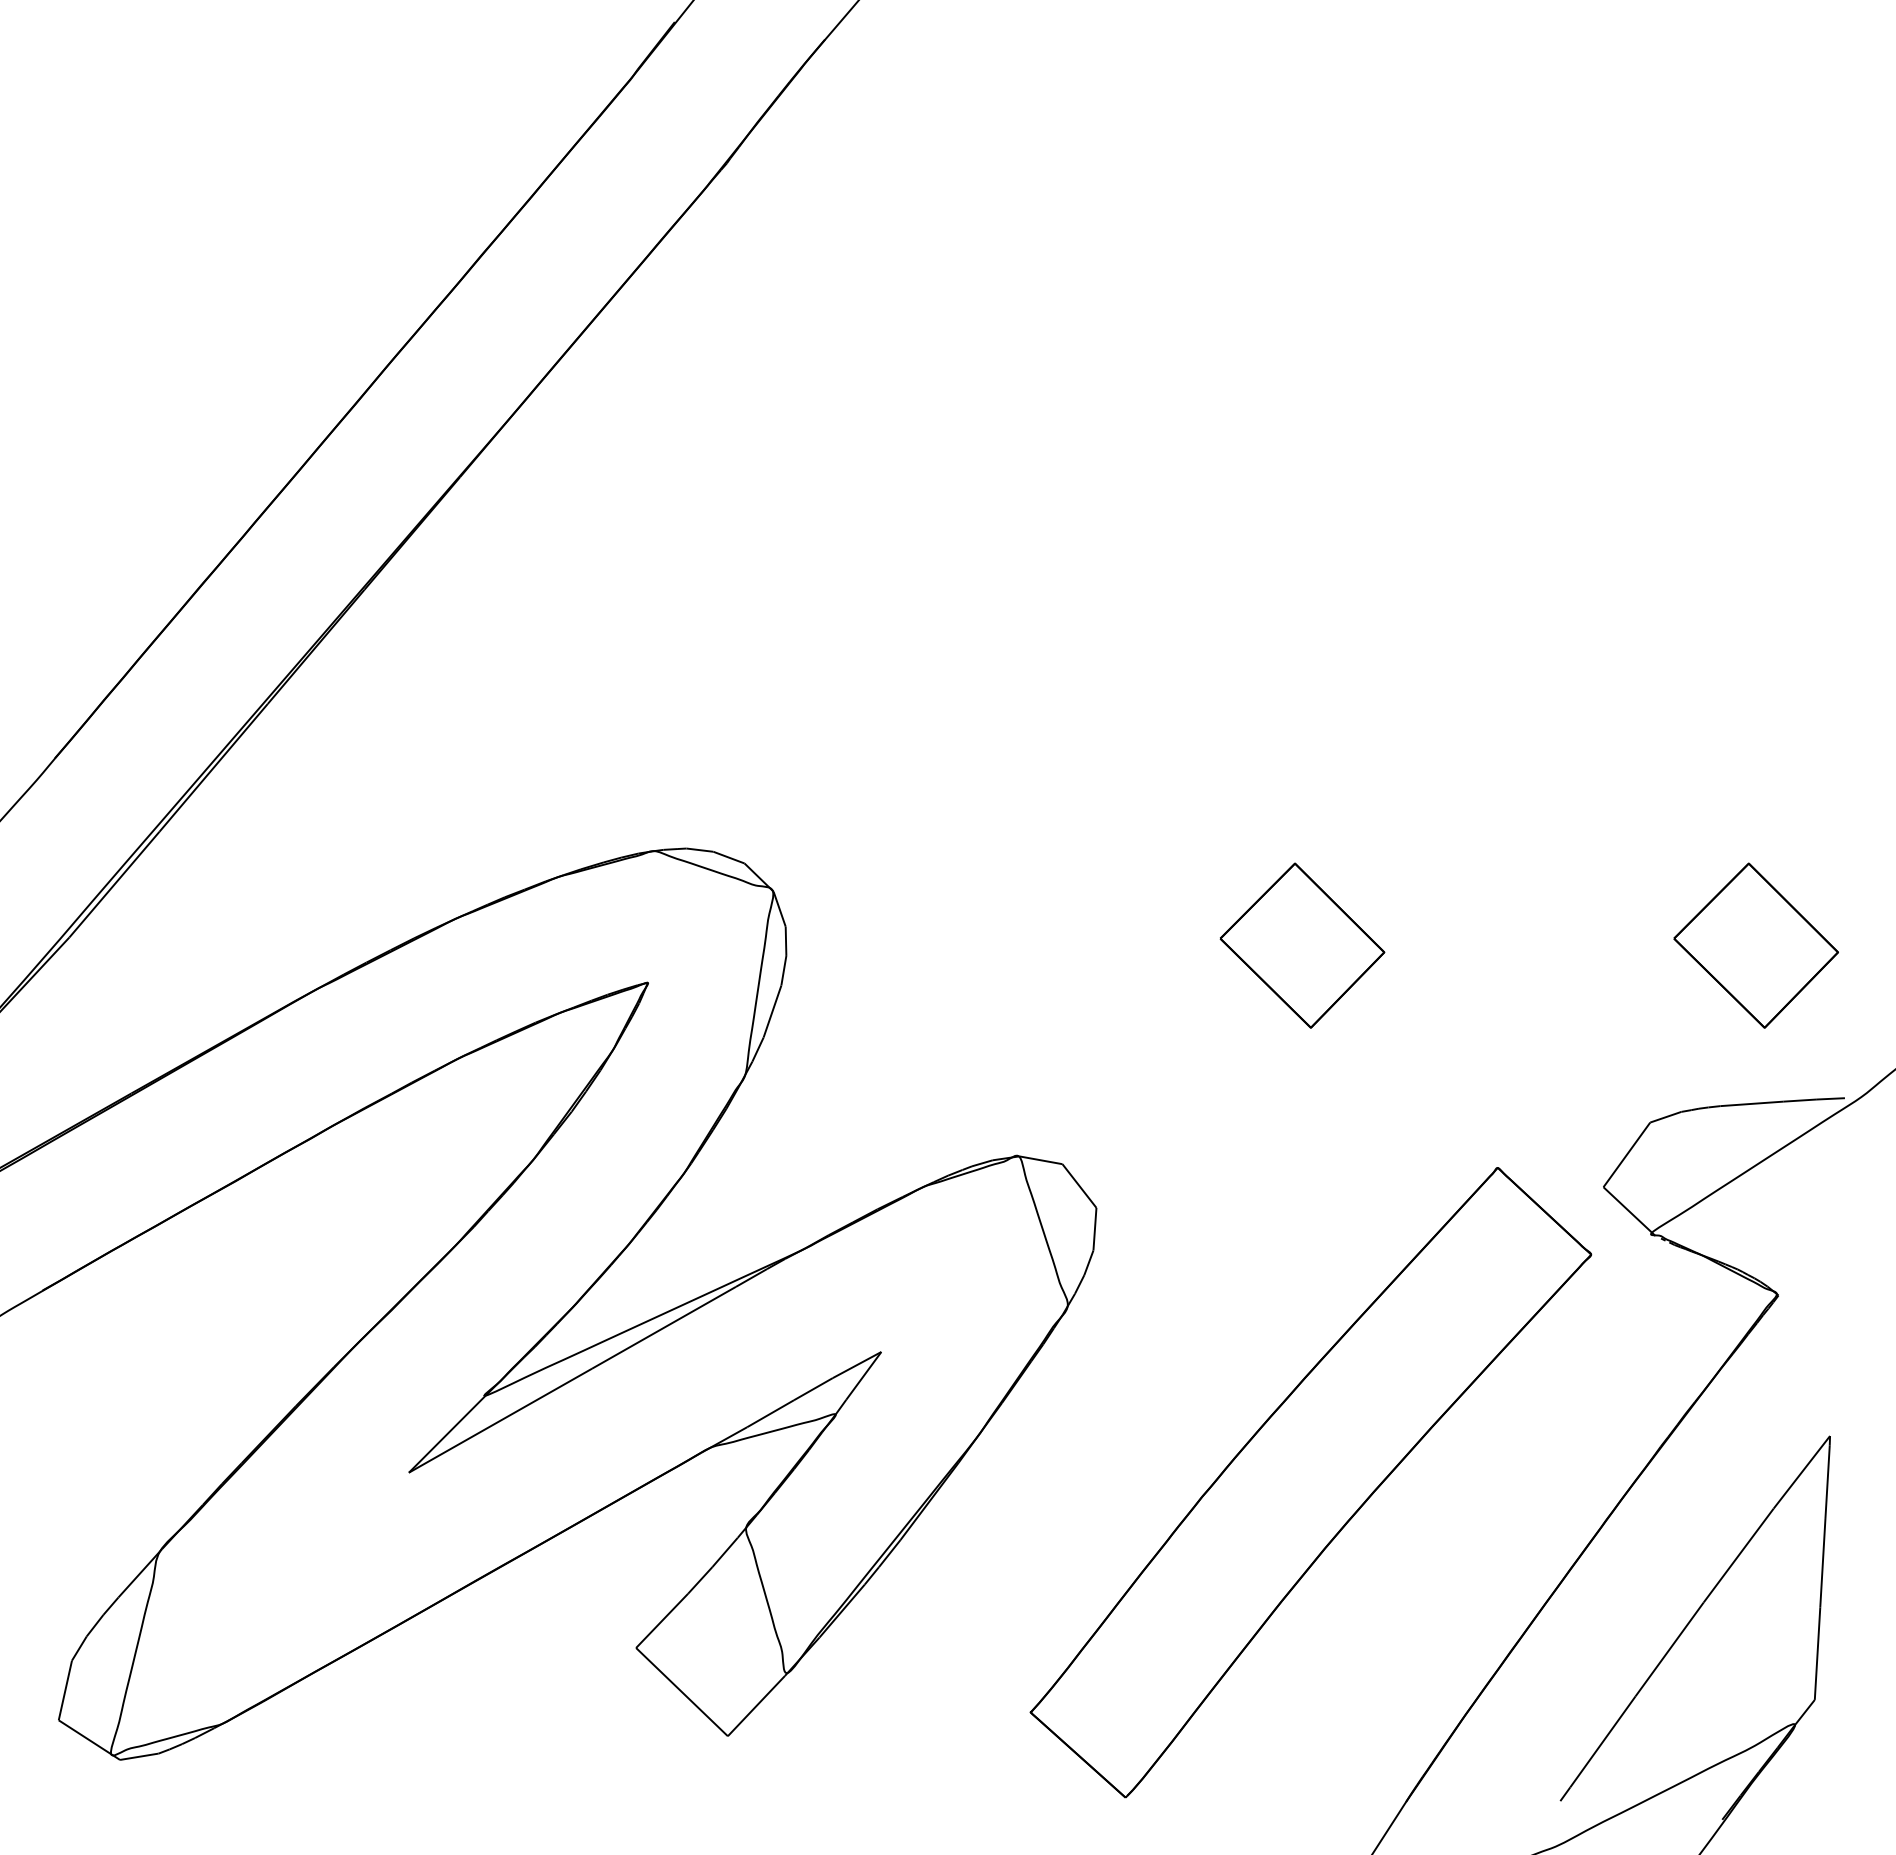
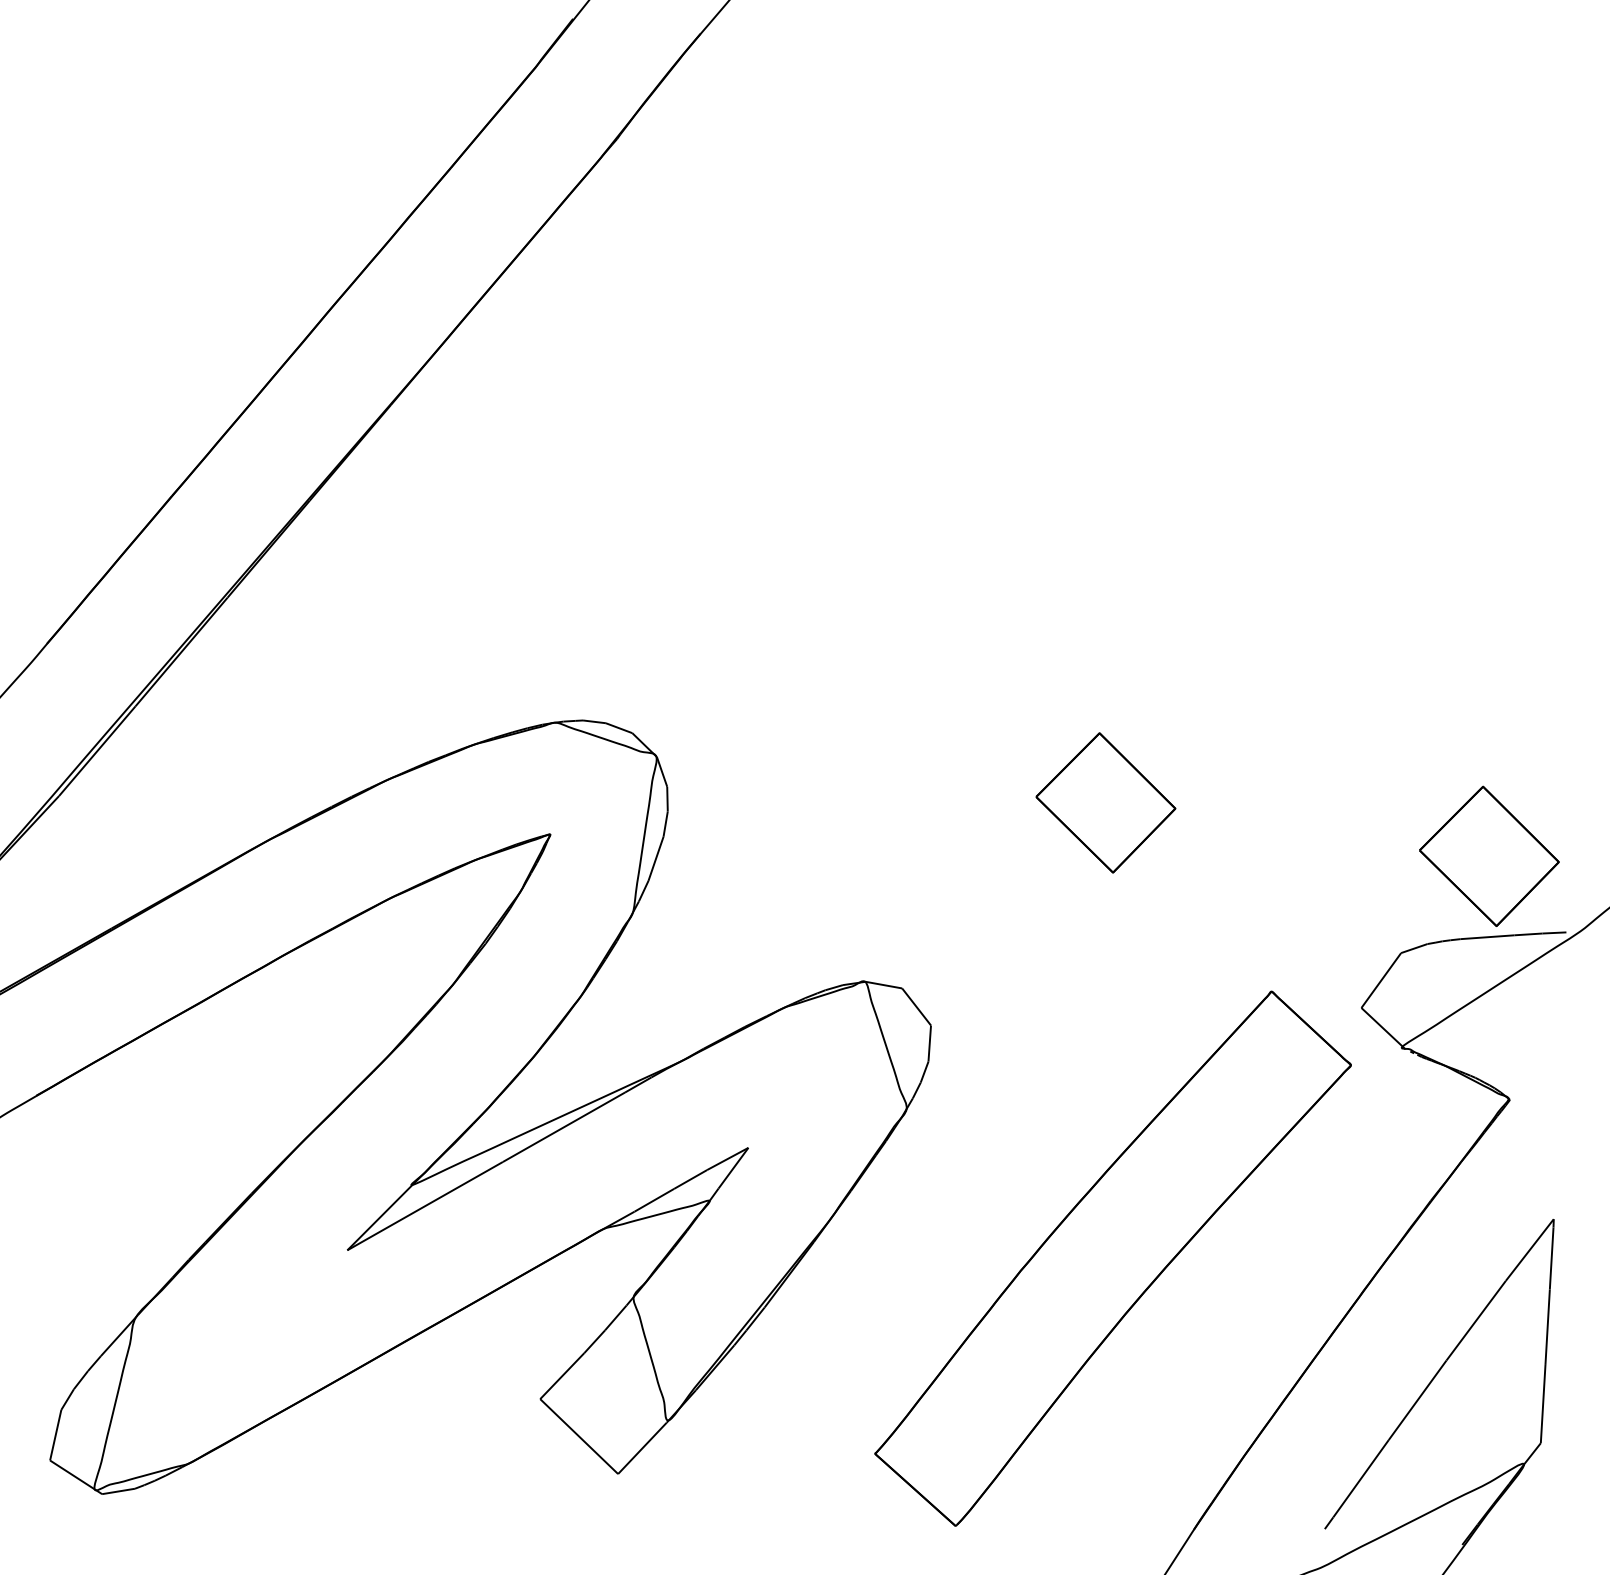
part: (1755, 945) -> (1488, 856), moved

